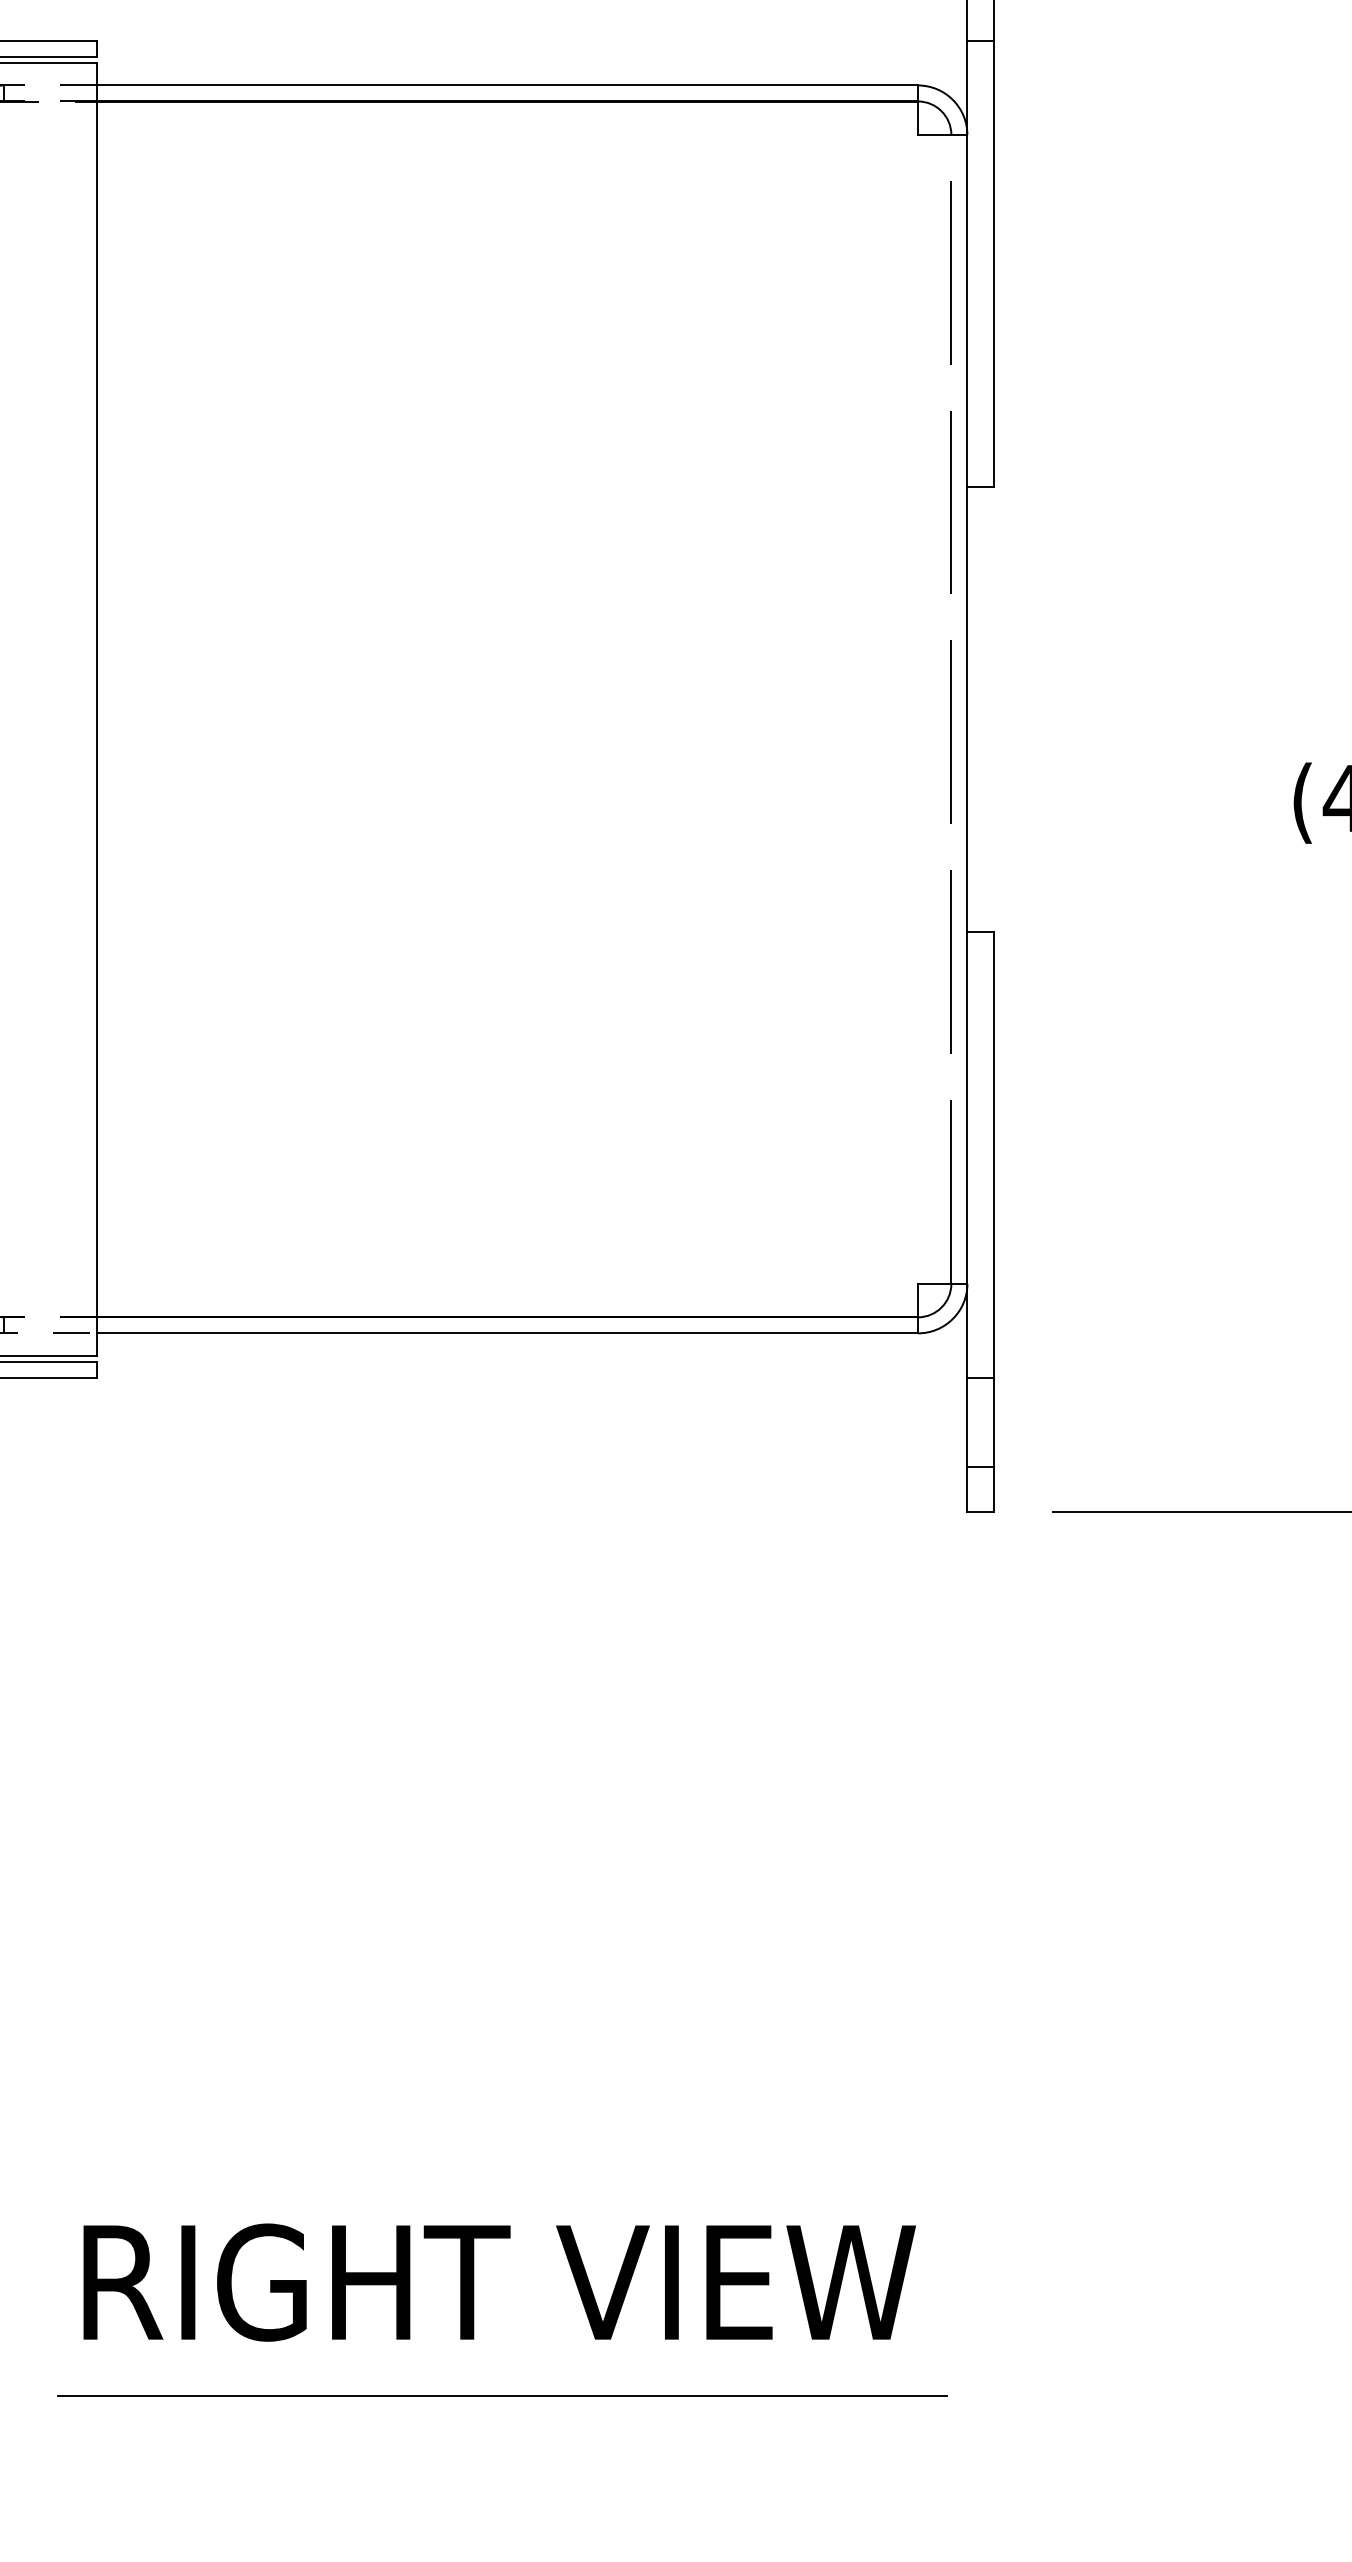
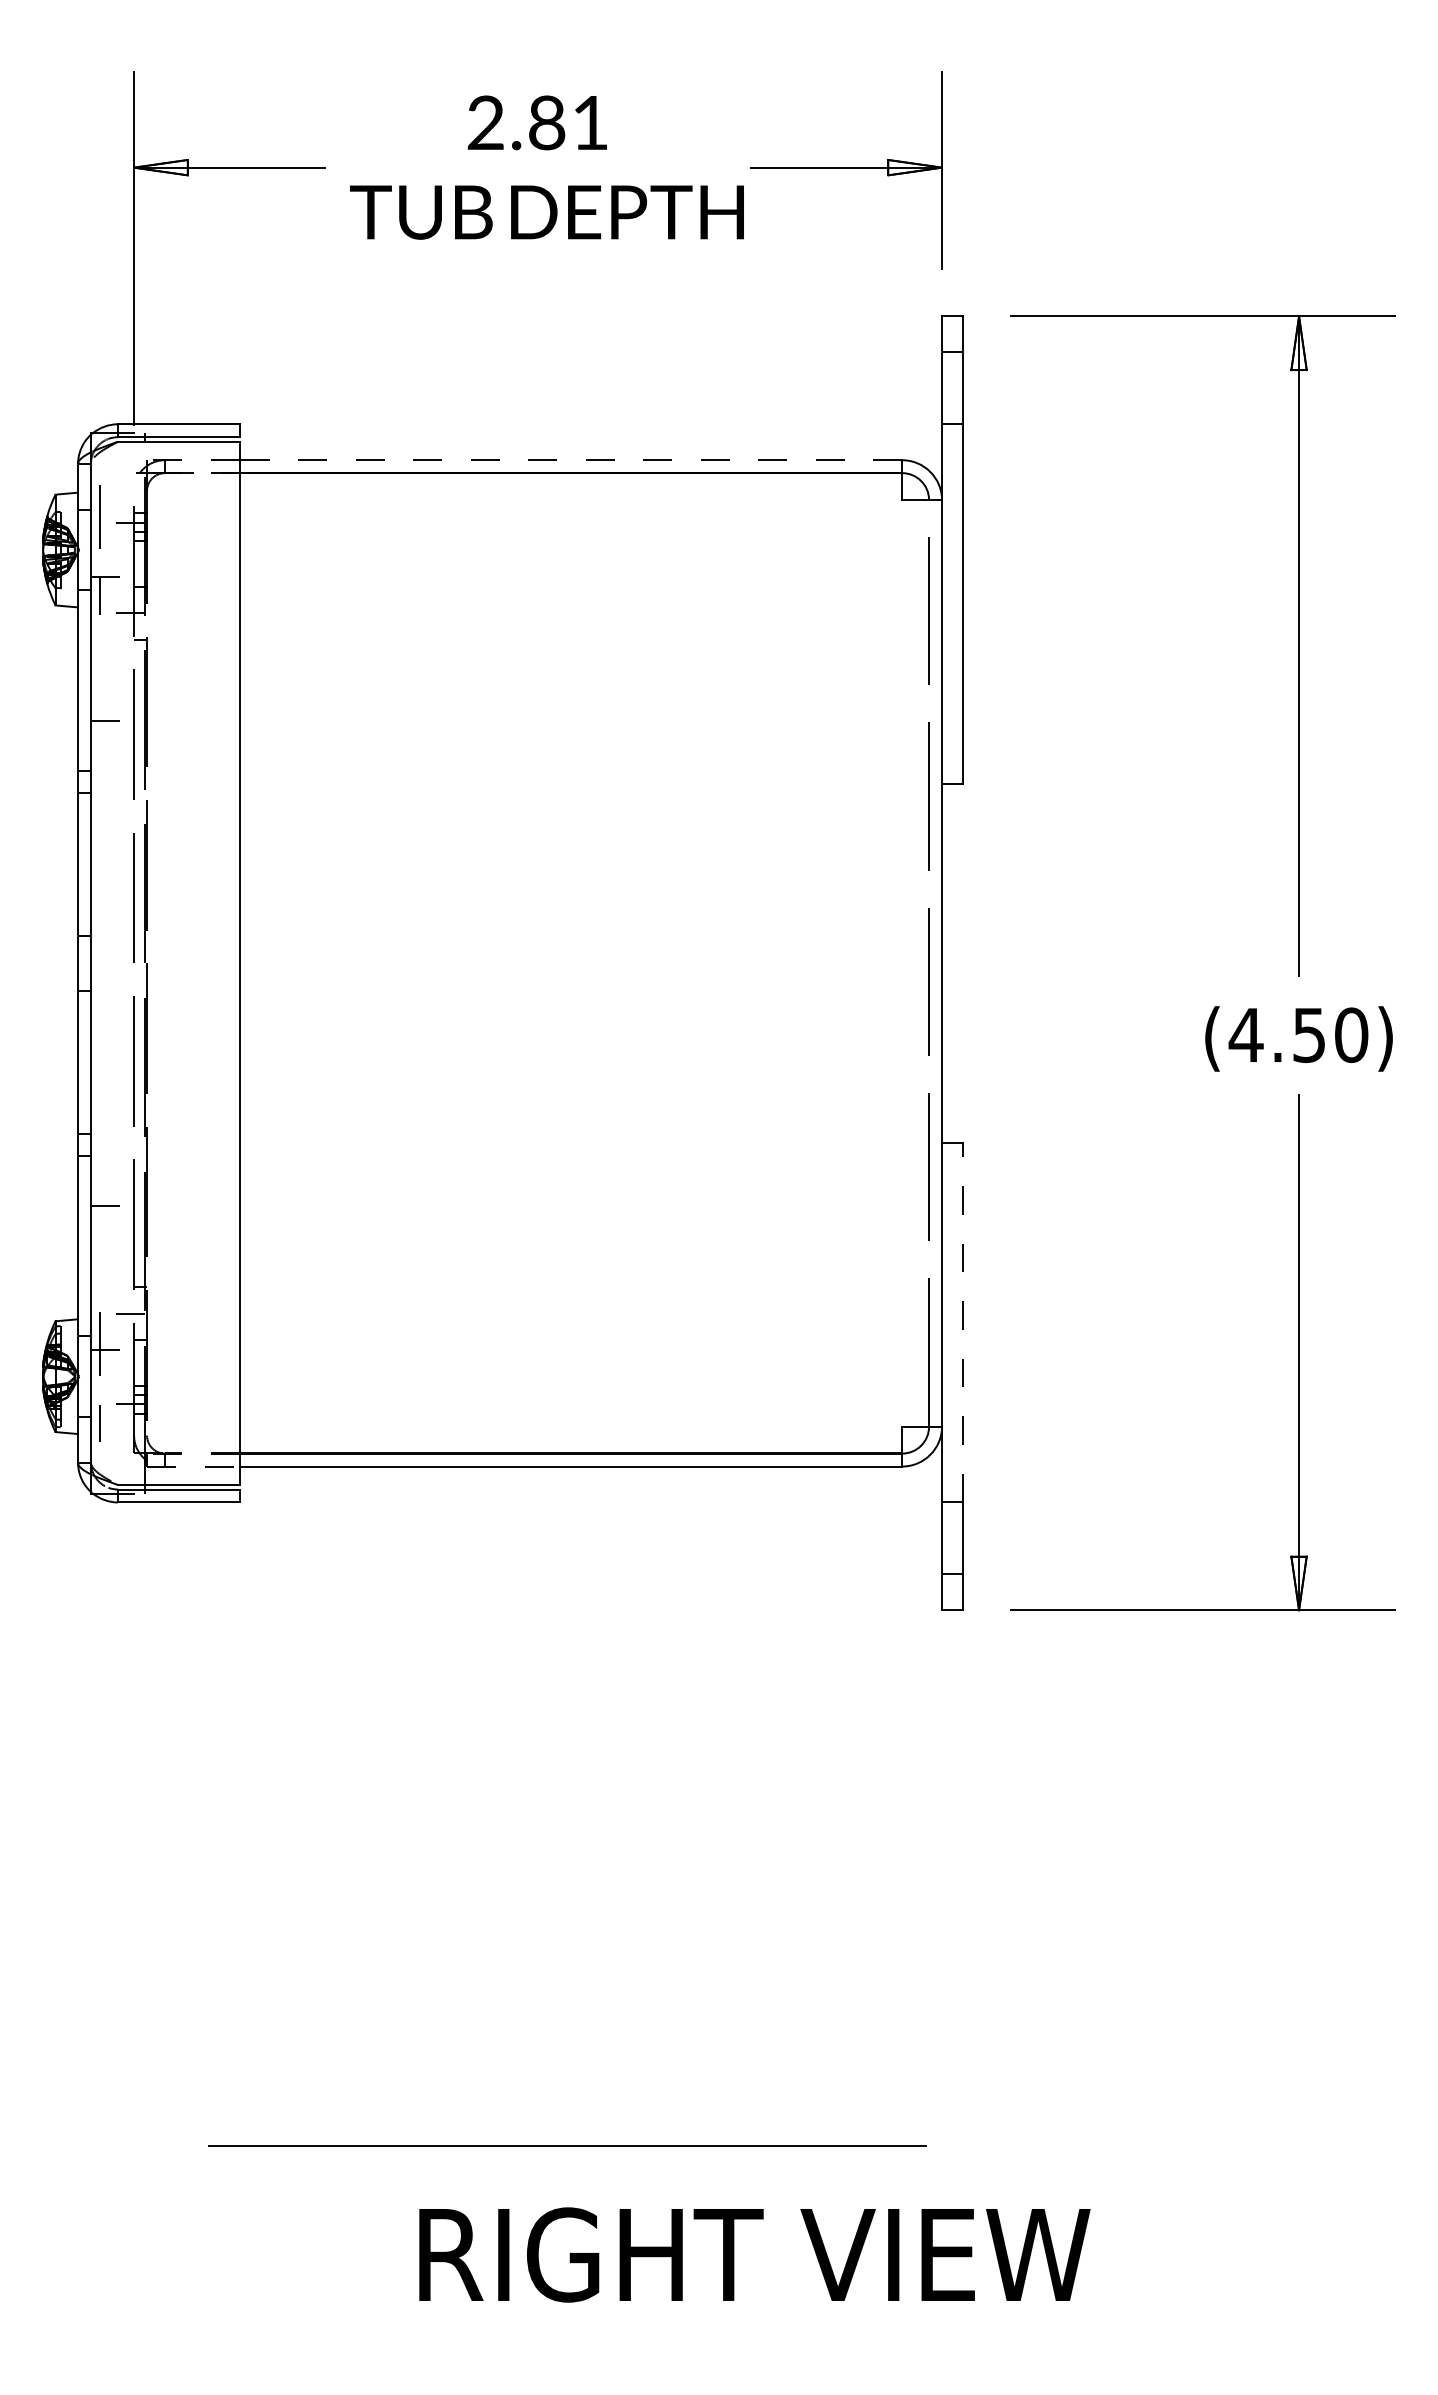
line: (506, 85) -> (570, 460), solid -> dashed
line: (994, 1154) -> (963, 1322), solid -> dashed
text: (499, 2281) -> (754, 2254), moved
line: (502, 2394) -> (567, 2145), moved

